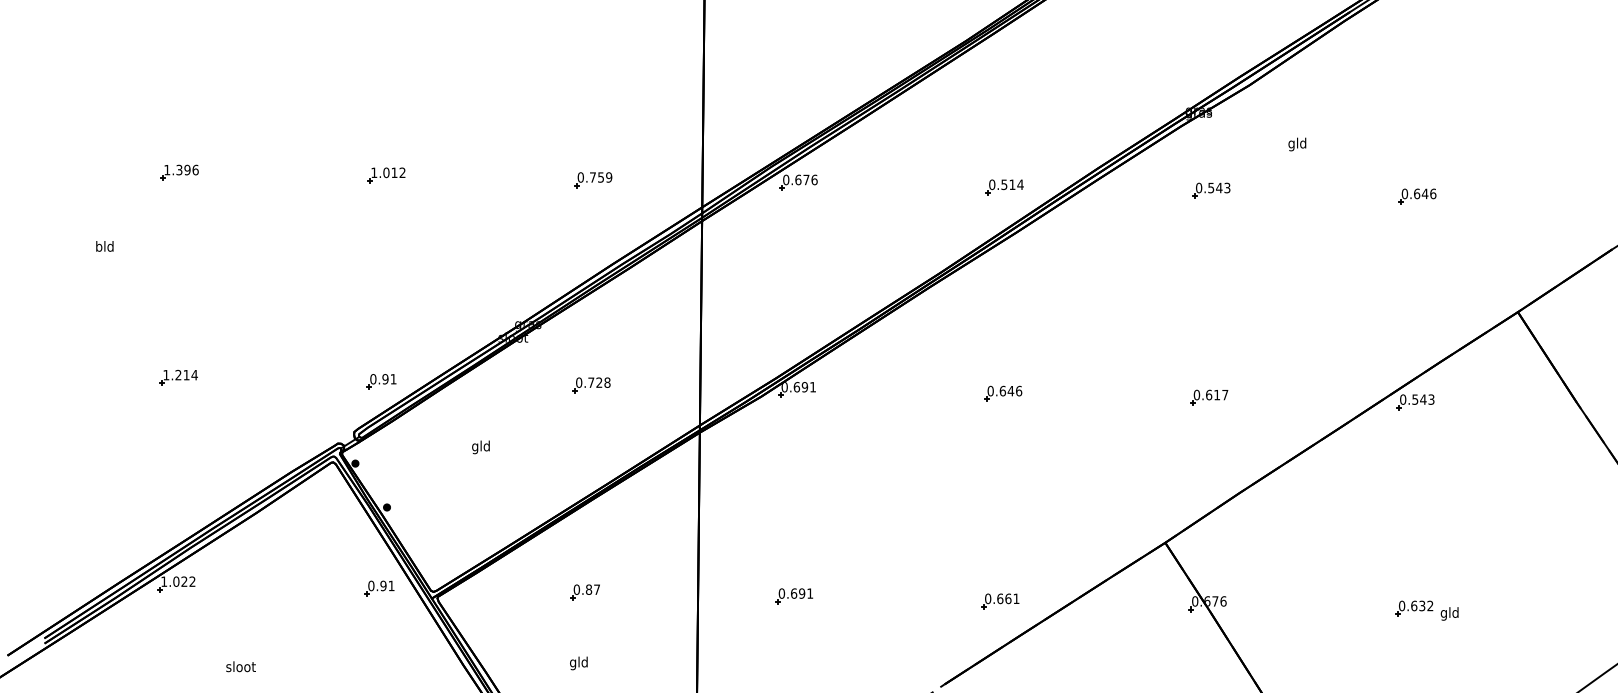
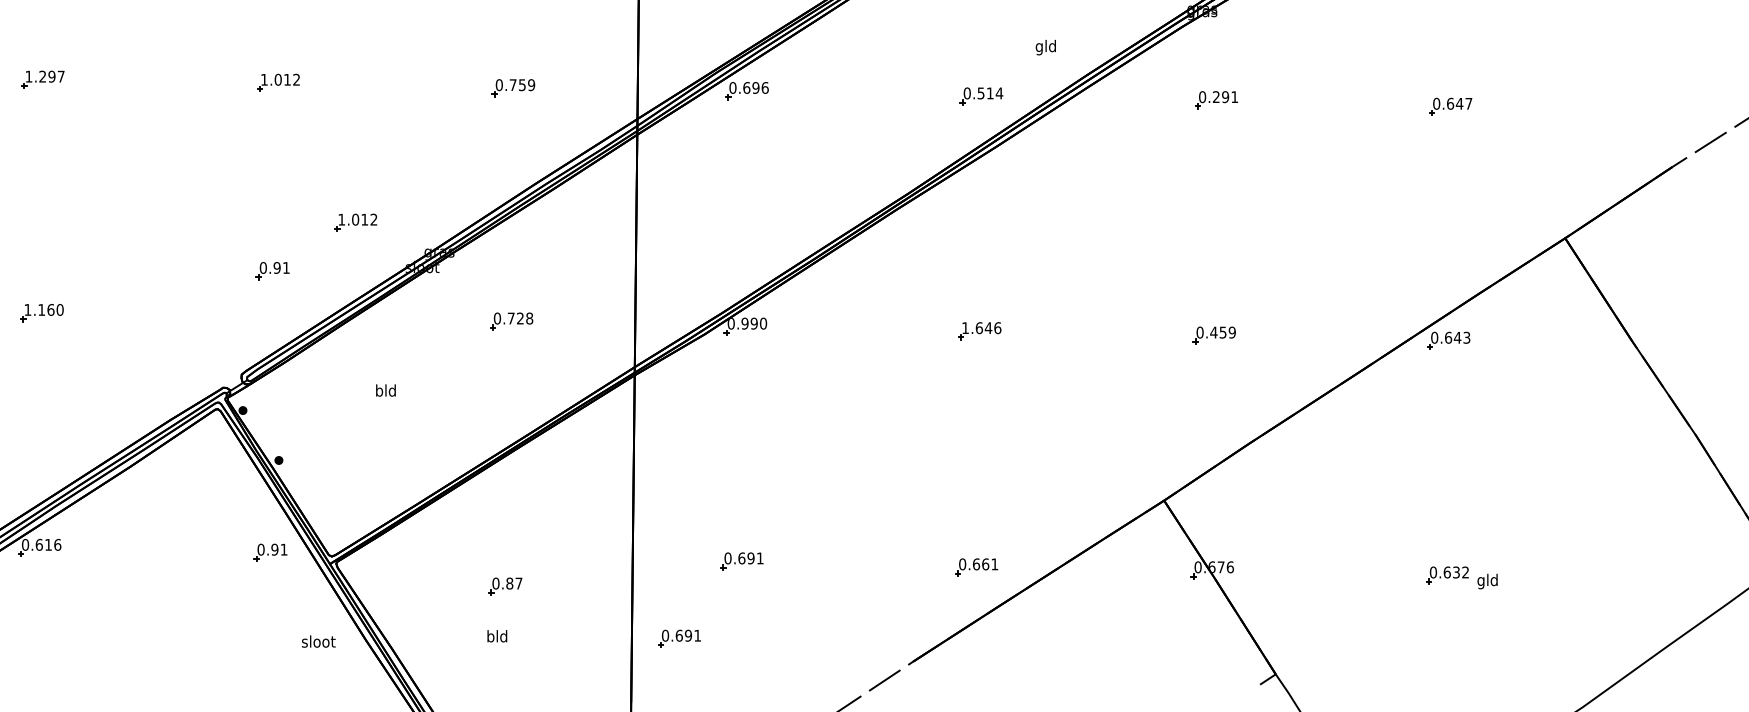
text: (1297, 144) -> (1046, 47), moved
text: (187, 169) -> (51, 76), 1.396 -> 1.297
text: (806, 179) -> (756, 87), 0.676 -> 0.696
text: (1219, 187) -> (1225, 96), 0.543 -> 0.291
text: (1433, 193) -> (1469, 103), 0.646 -> 0.647
part: (454, 298) -> (355, 222), added
text: (186, 374) -> (50, 309), 1.214 -> 1.160
part: (381, 381) -> (272, 270), moved
text: (804, 387) -> (753, 323), 0.691 -> 0.990
text: (990, 390) -> (965, 327), 0.646 -> 1.646
text: (1216, 394) -> (1222, 331), 0.617 -> 0.459
text: (1415, 399) -> (1448, 337), 0.543 -> 0.643
text: (475, 447) -> (379, 392), gld -> bld
text: (178, 581) -> (41, 544), 1.022 -> 0.616
part: (584, 592) -> (504, 586), moved
text: (573, 663) -> (491, 637), gld -> bld
part: (739, 664) -> (679, 639), added
text: (240, 666) -> (318, 641), moved

